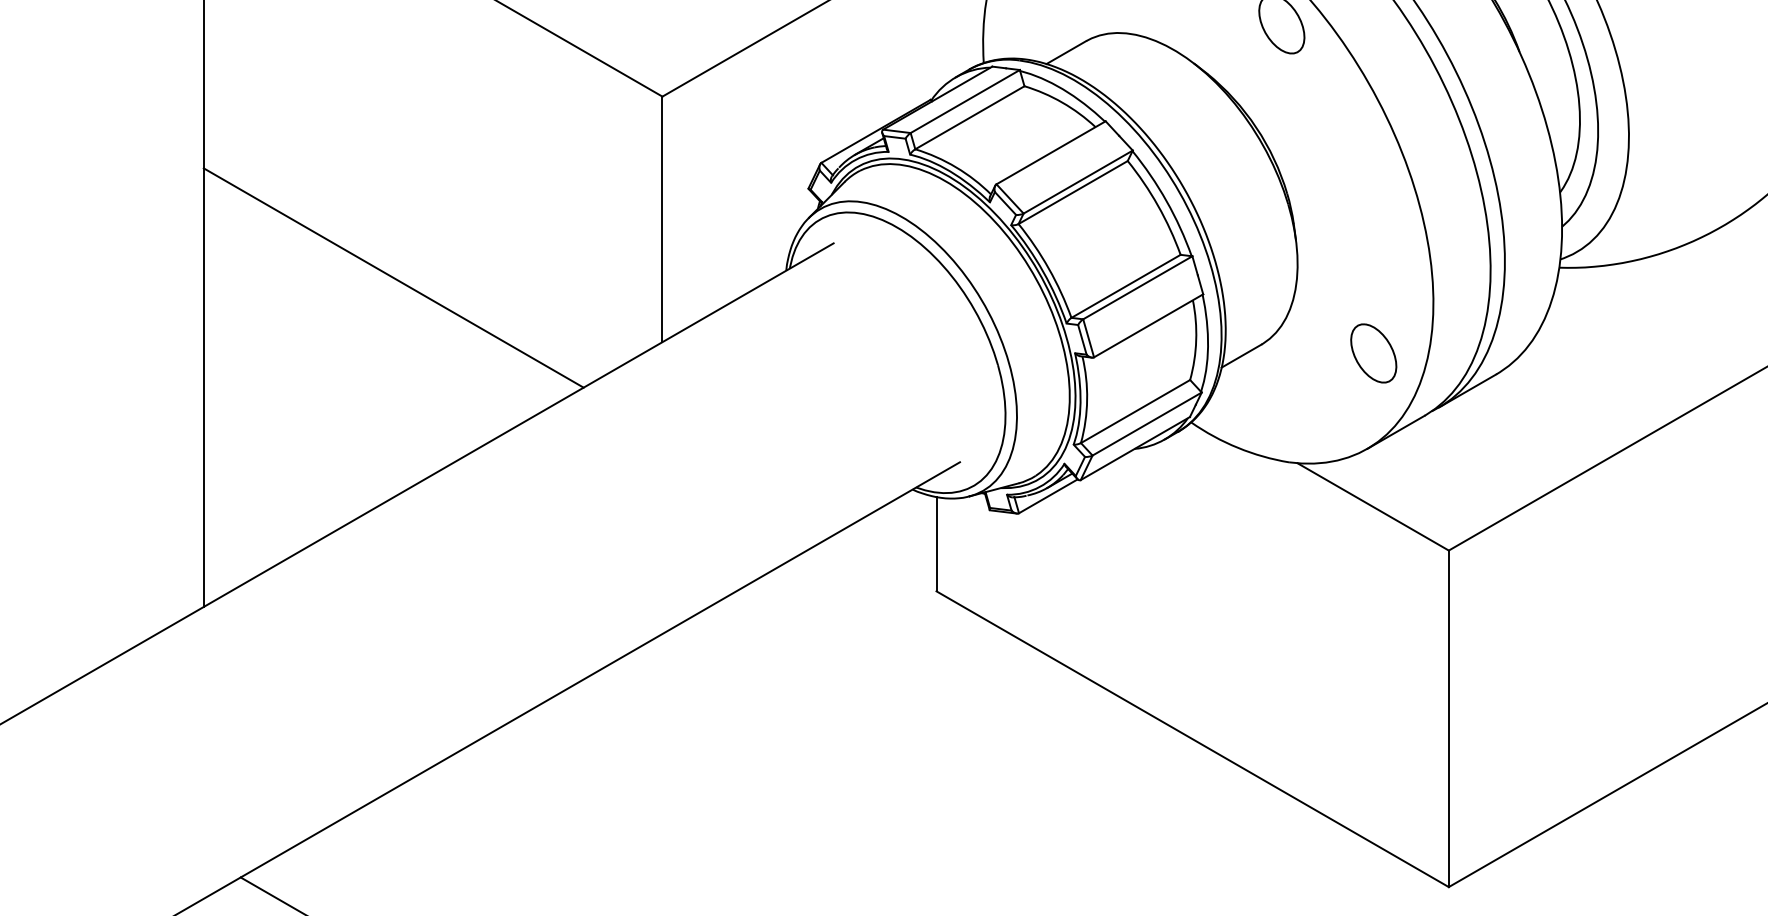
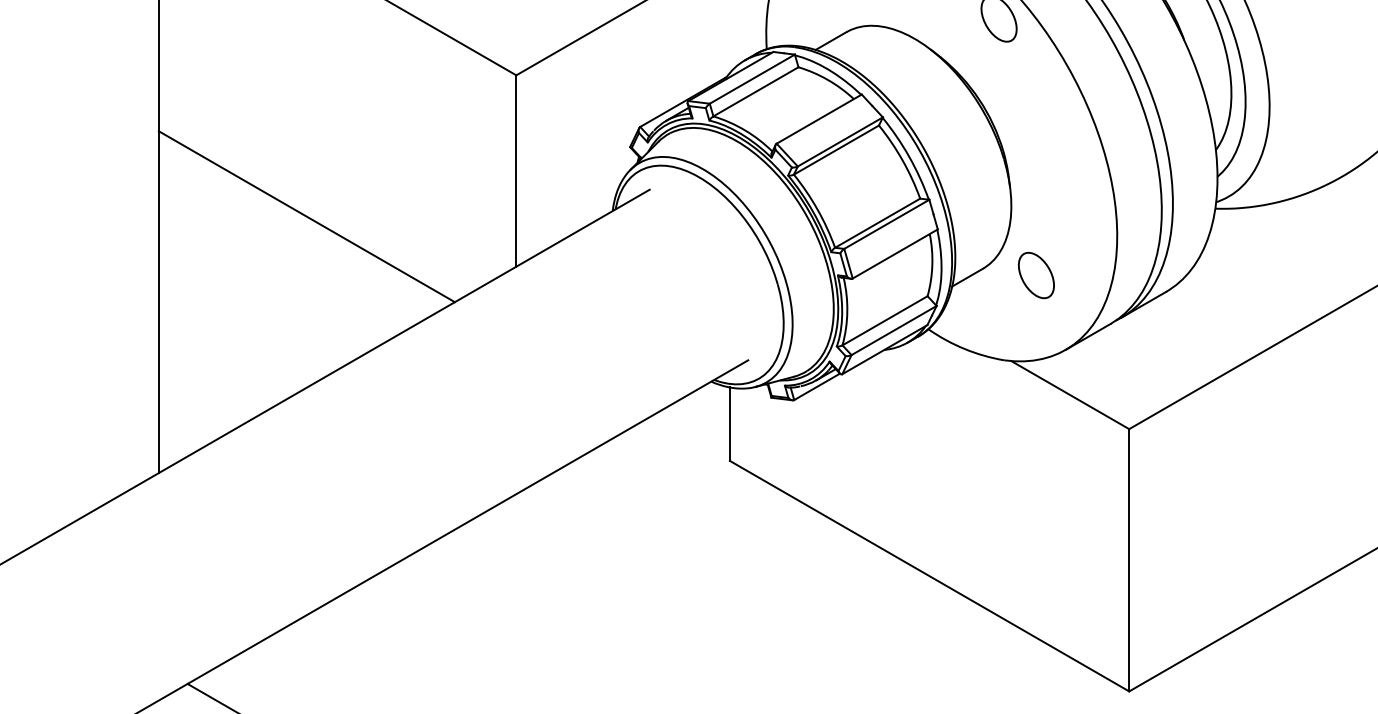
part: (1373, 353) -> (1036, 275), moved

